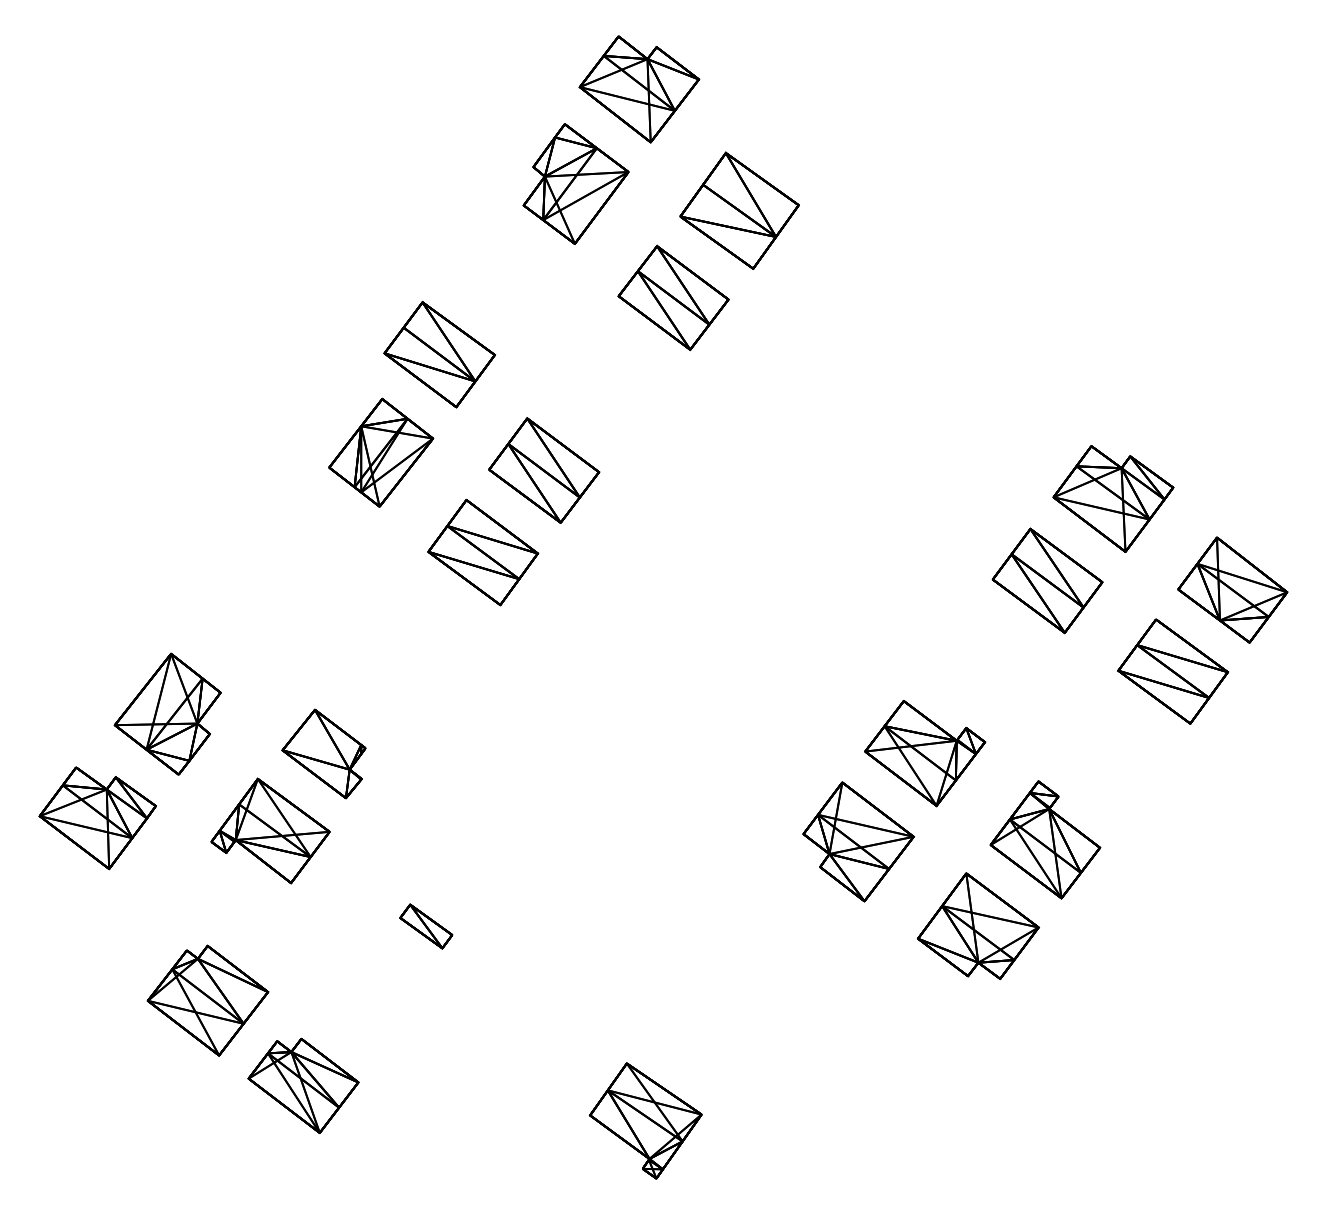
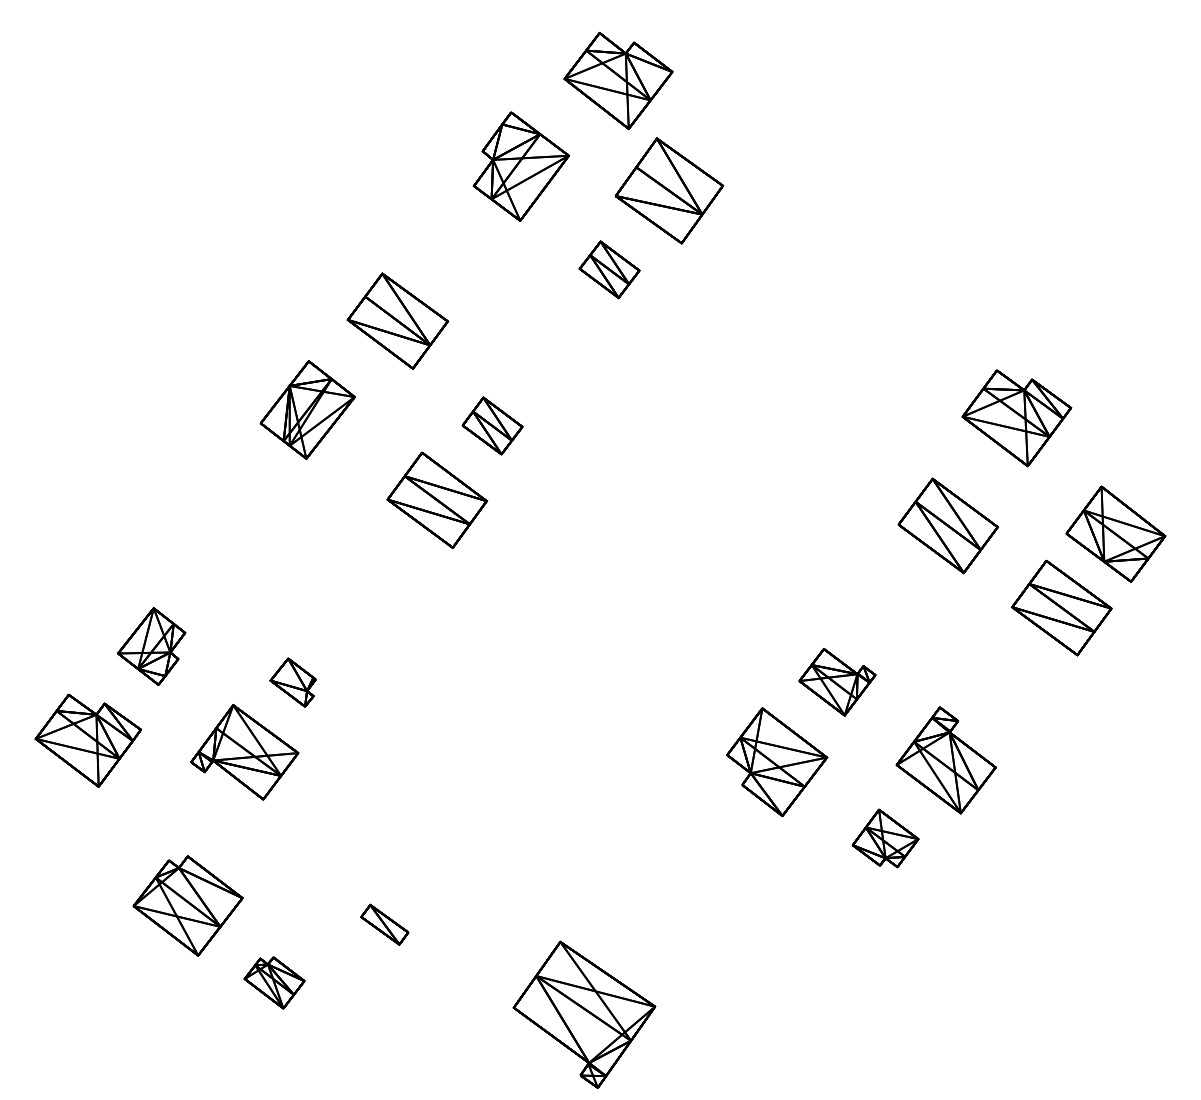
part: (639, 89) -> (618, 81), moved
part: (673, 297) -> (609, 269), size x0.6
part: (381, 452) -> (308, 409), moved
part: (544, 470) -> (492, 425), size x0.6
part: (1113, 498) -> (1016, 417), moved
part: (167, 713) -> (151, 645), size x0.7
part: (323, 753) -> (292, 682), size x0.6
part: (925, 753) -> (837, 682), size x0.7
part: (978, 925) -> (885, 837), size x0.6
part: (426, 926) -> (385, 924), moved
part: (303, 1085) -> (274, 982), size x0.6
part: (645, 1120) -> (584, 1014), size x1.4

